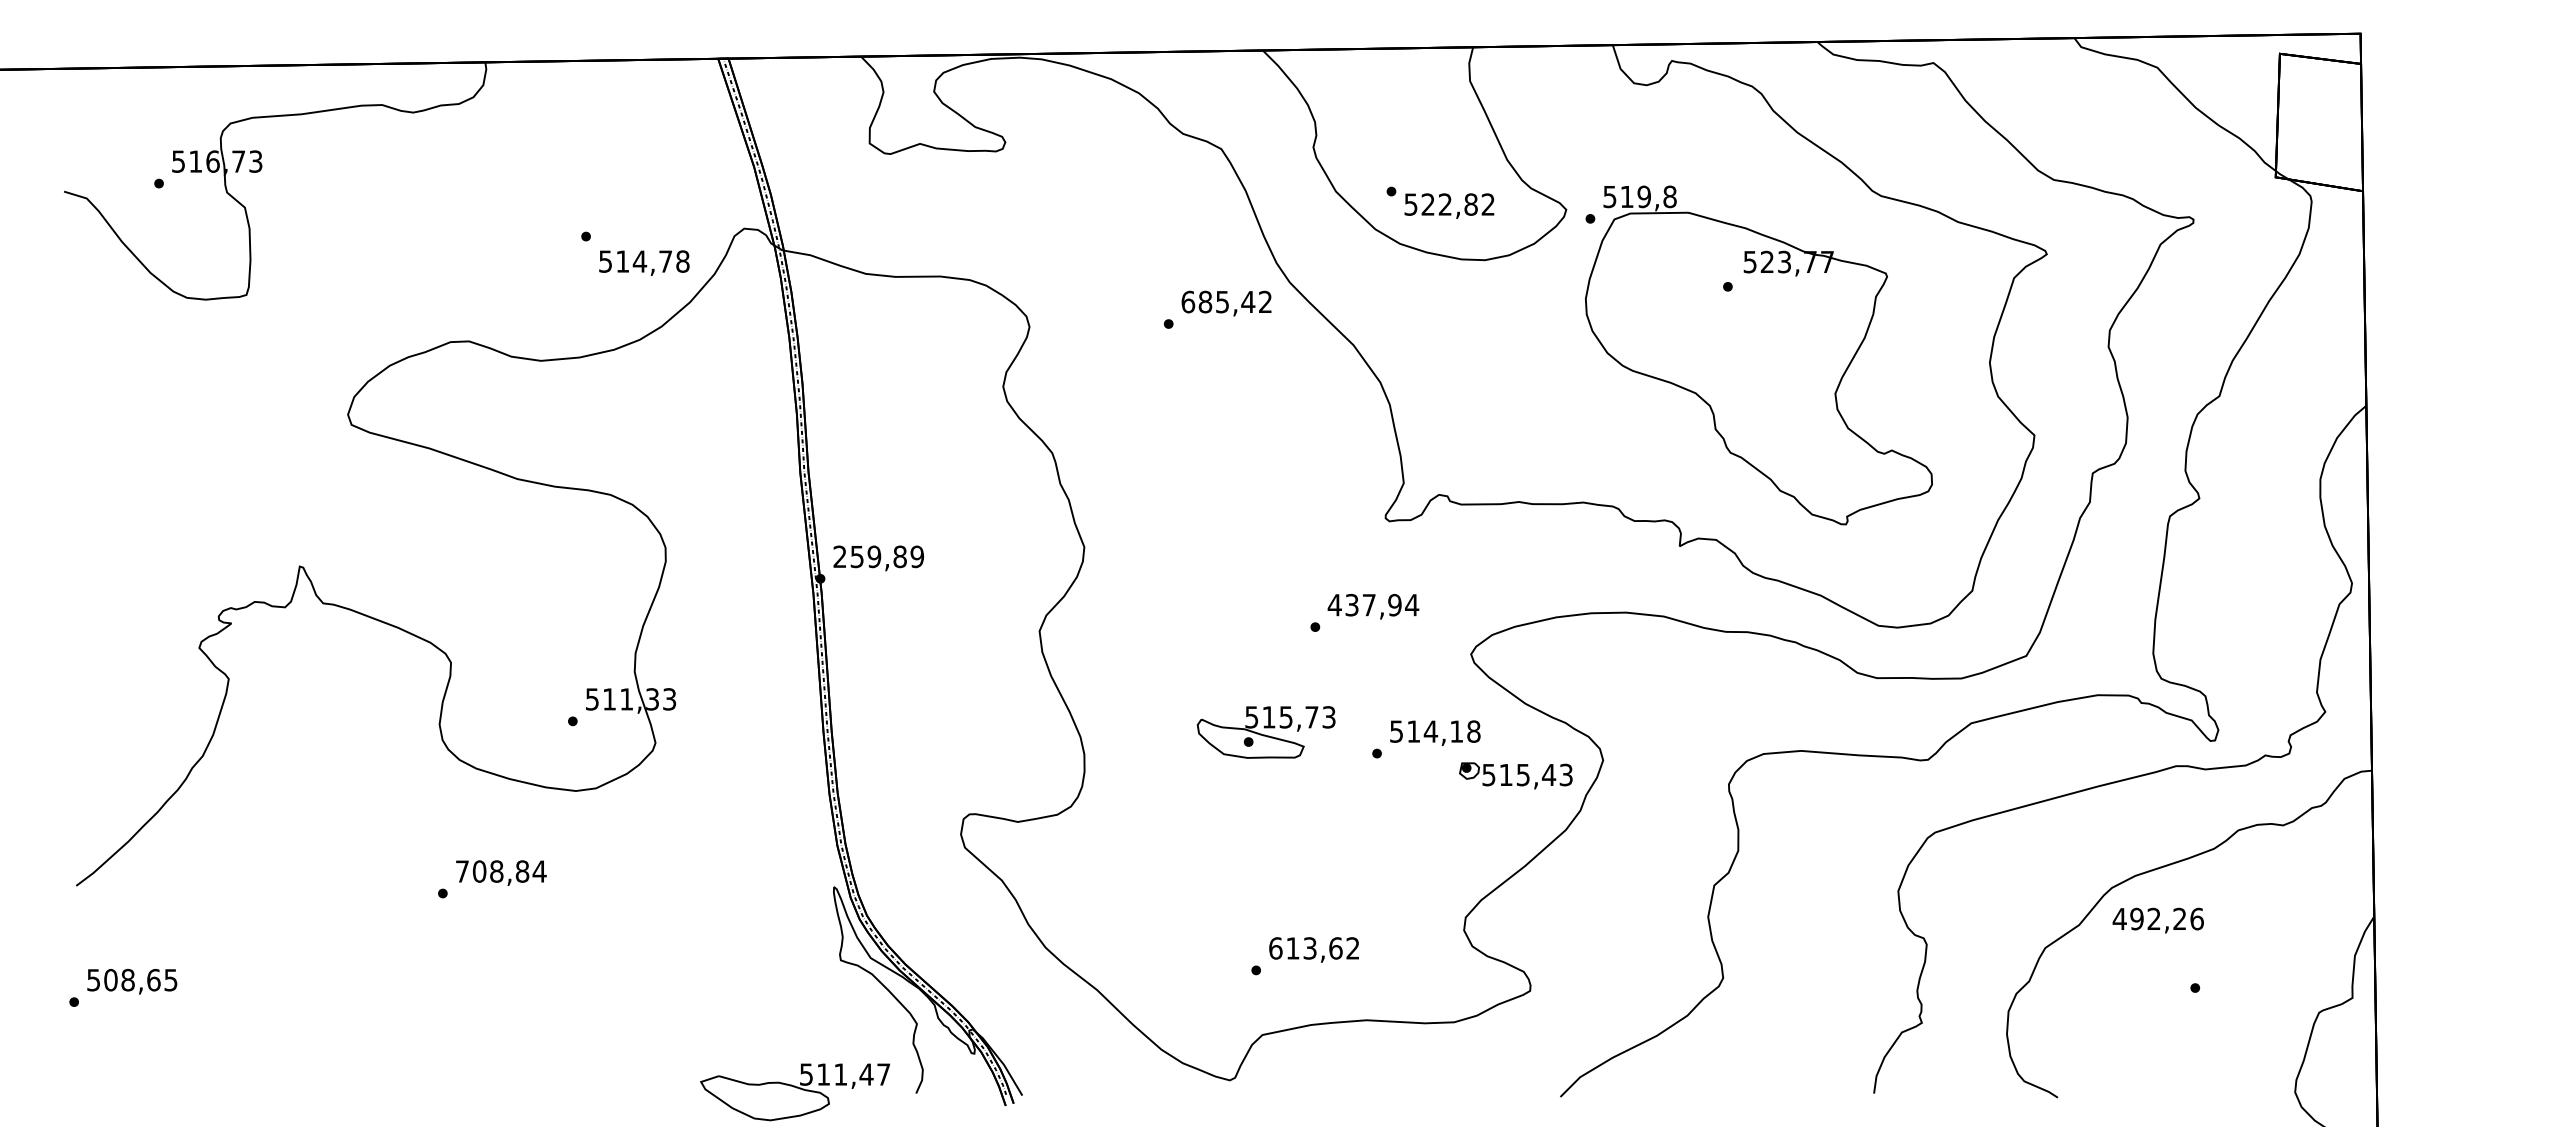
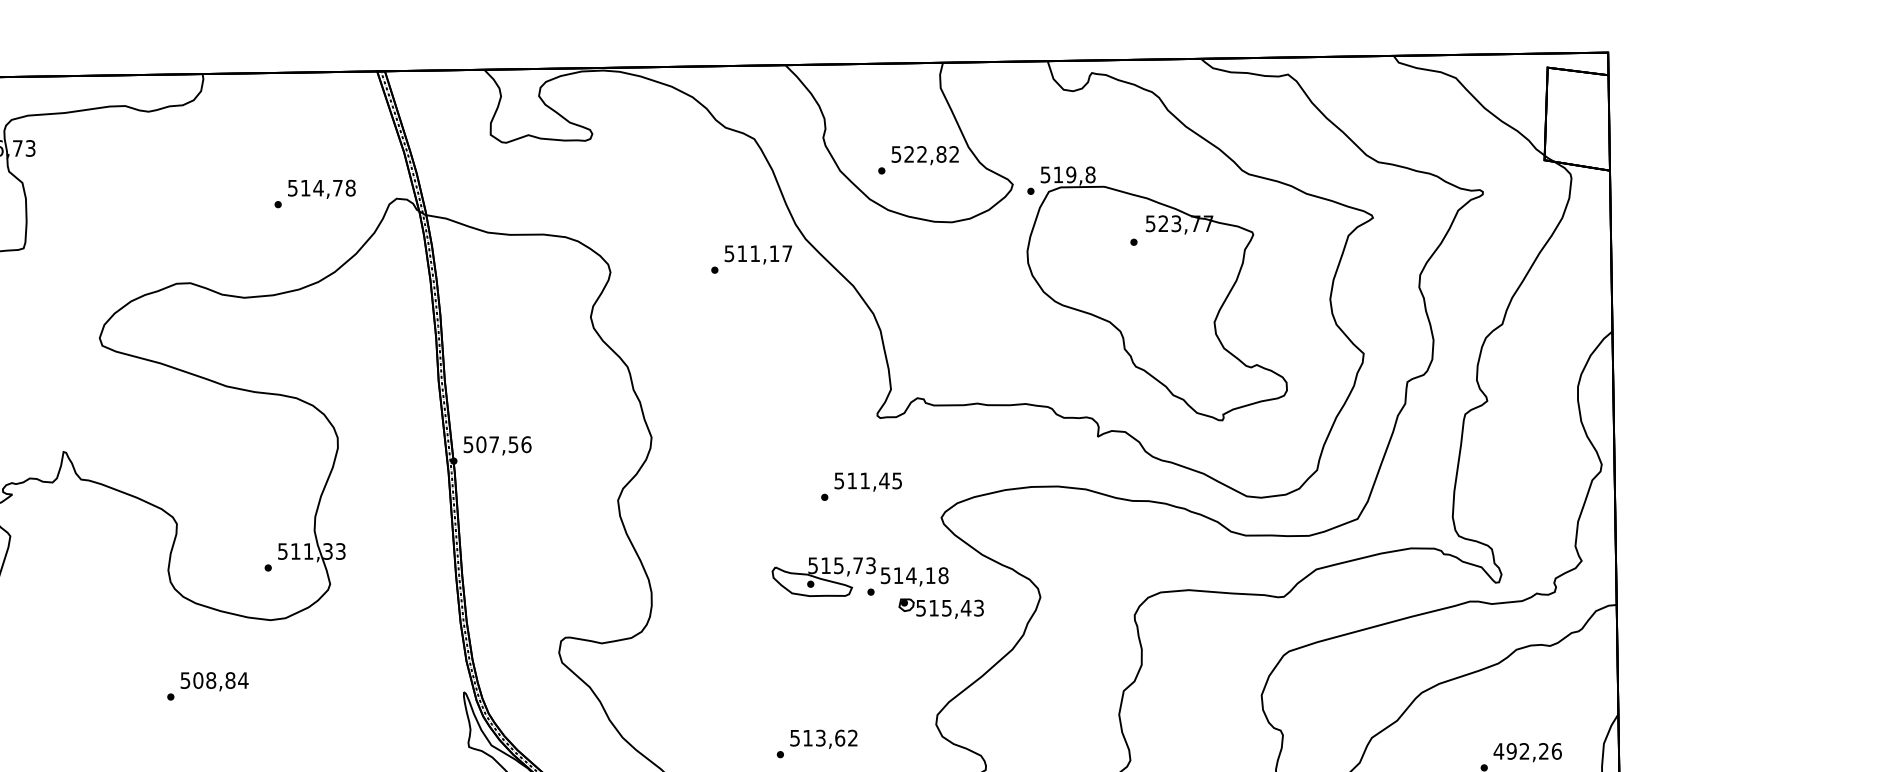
text: (1449, 205) -> (925, 155), moved
text: (644, 262) -> (321, 188), moved
text: (1226, 301) -> (758, 253), 685,42 -> 511,17
text: (878, 556) -> (497, 444), 259,89 -> 507,56
text: (1373, 604) -> (868, 480), 437,94 -> 511,45
part: (1265, 732) -> (823, 577), moved
part: (1515, 775) -> (941, 608), moved
text: (462, 871) -> (185, 680), 708,84 -> 508,84
text: (2157, 920) -> (1527, 752), moved
text: (1275, 948) -> (794, 738), 613,62 -> 513,62

